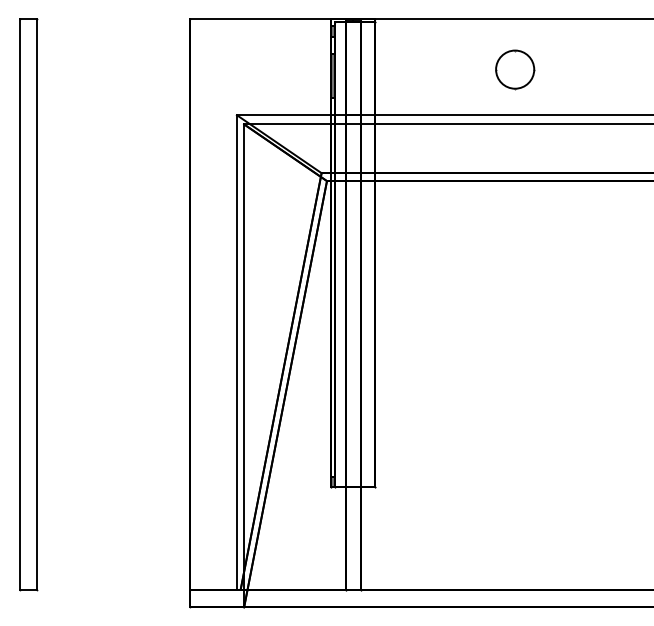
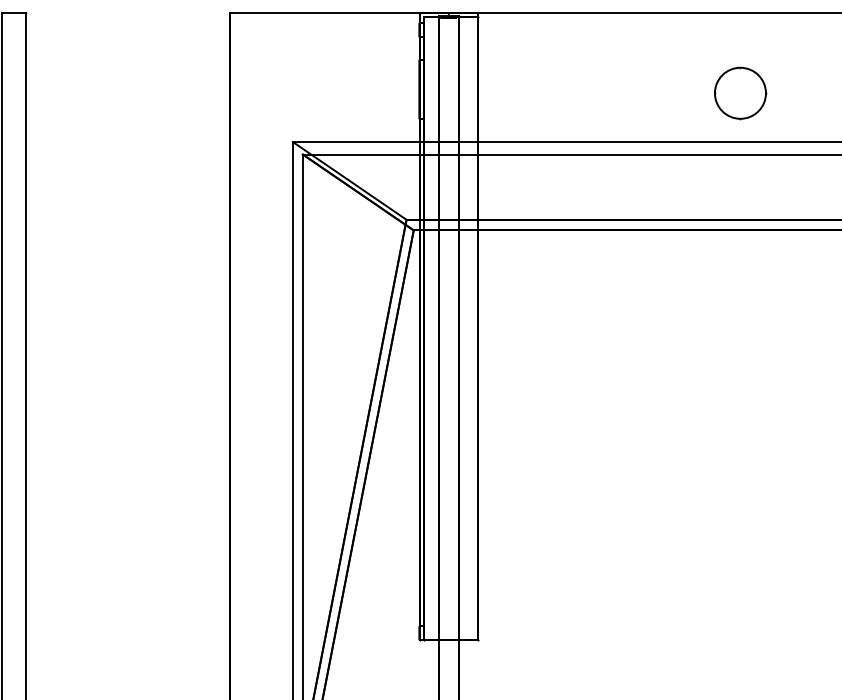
part: (515, 69) -> (740, 93), moved

